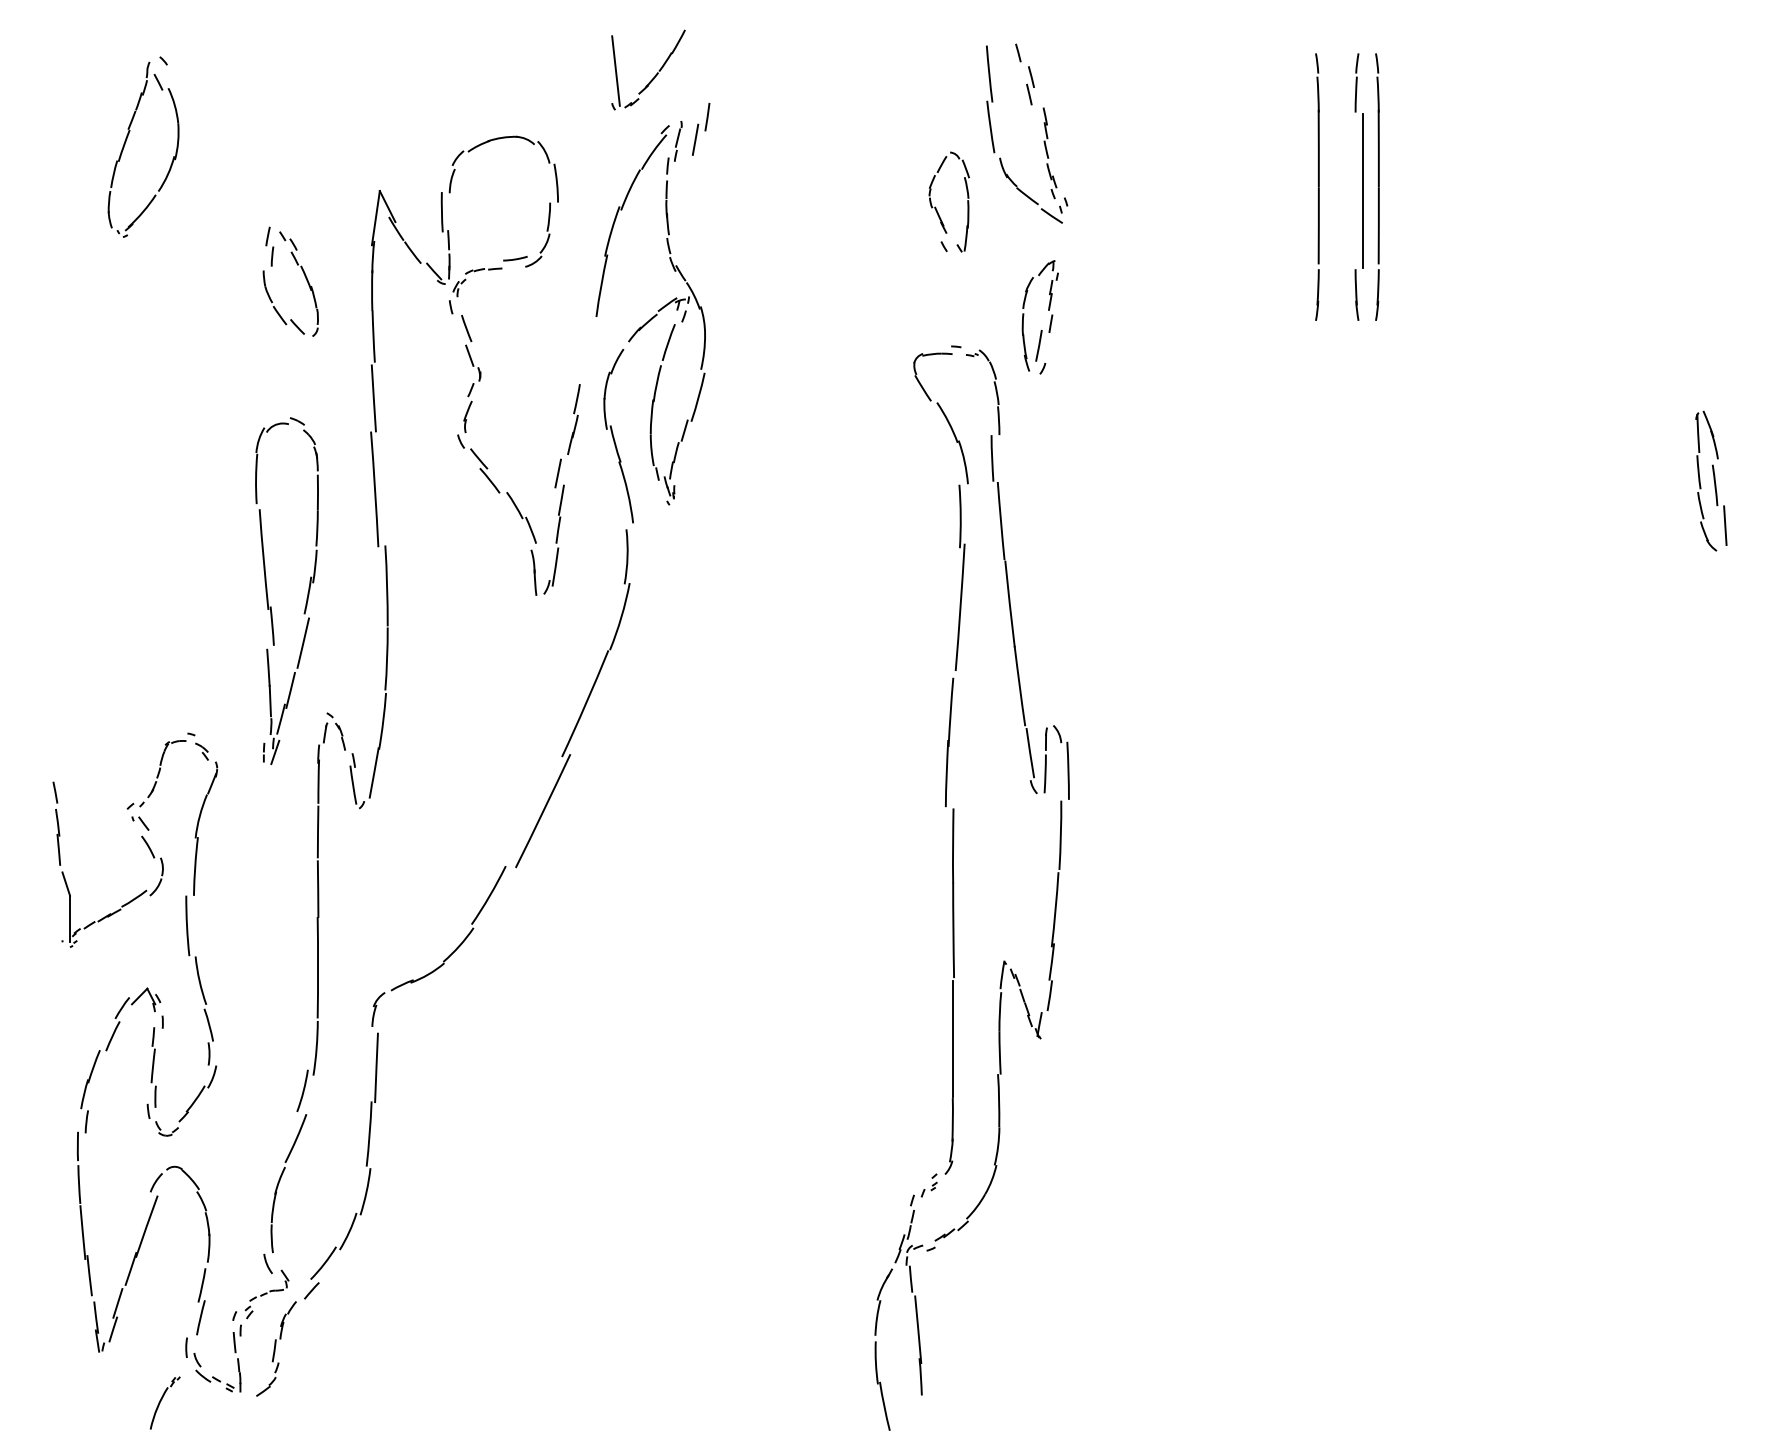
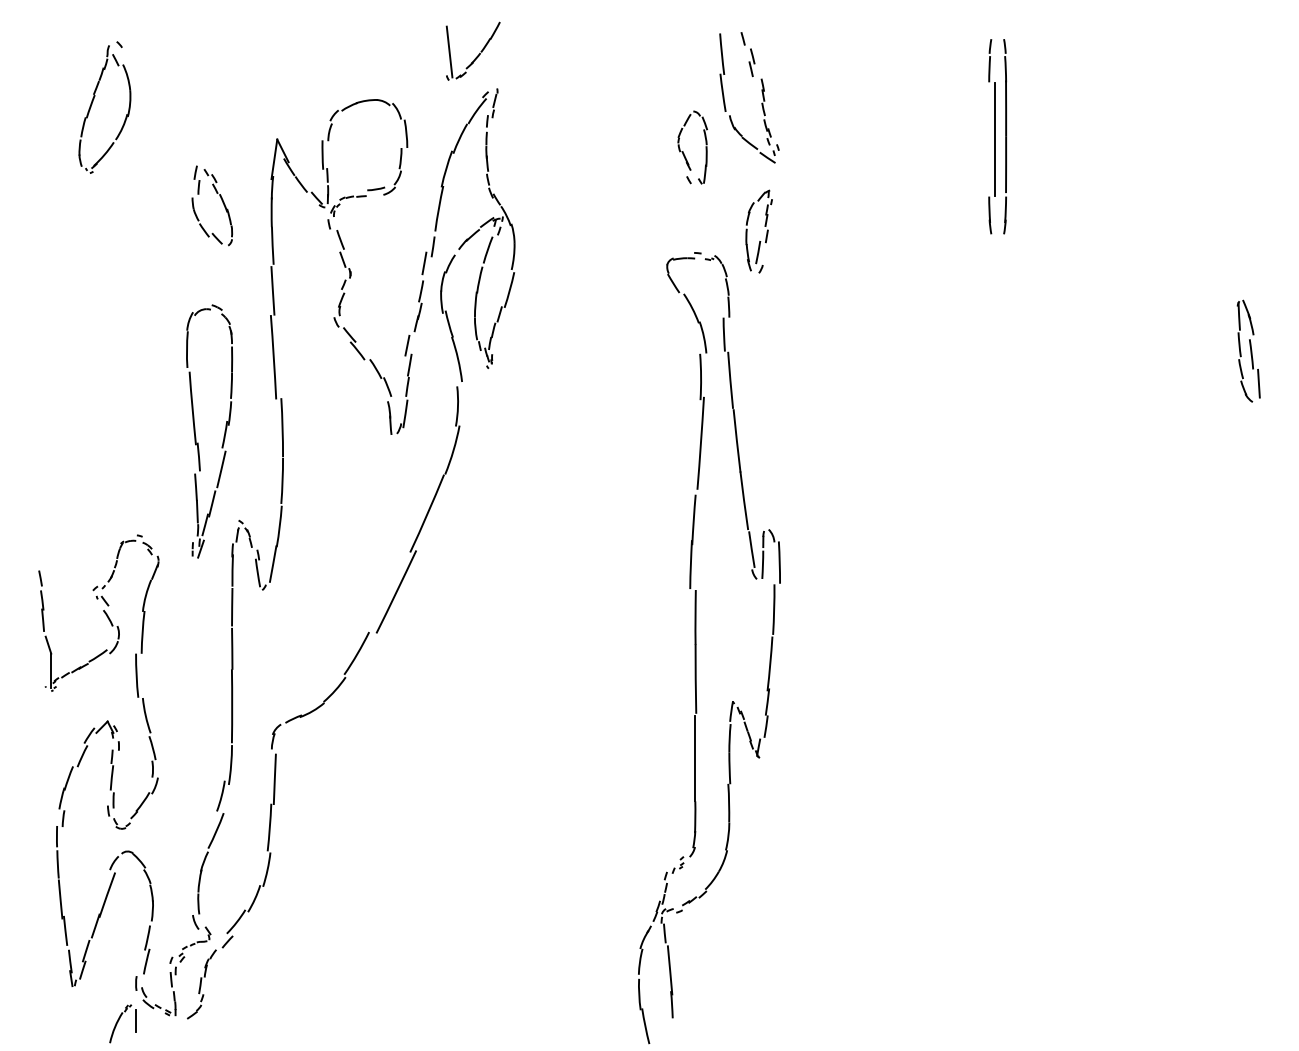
part: (700, 129) -> (428, 255), moved
part: (1317, 186) -> (961, 136), removed
line: (186, 1398) -> (136, 1020), added

